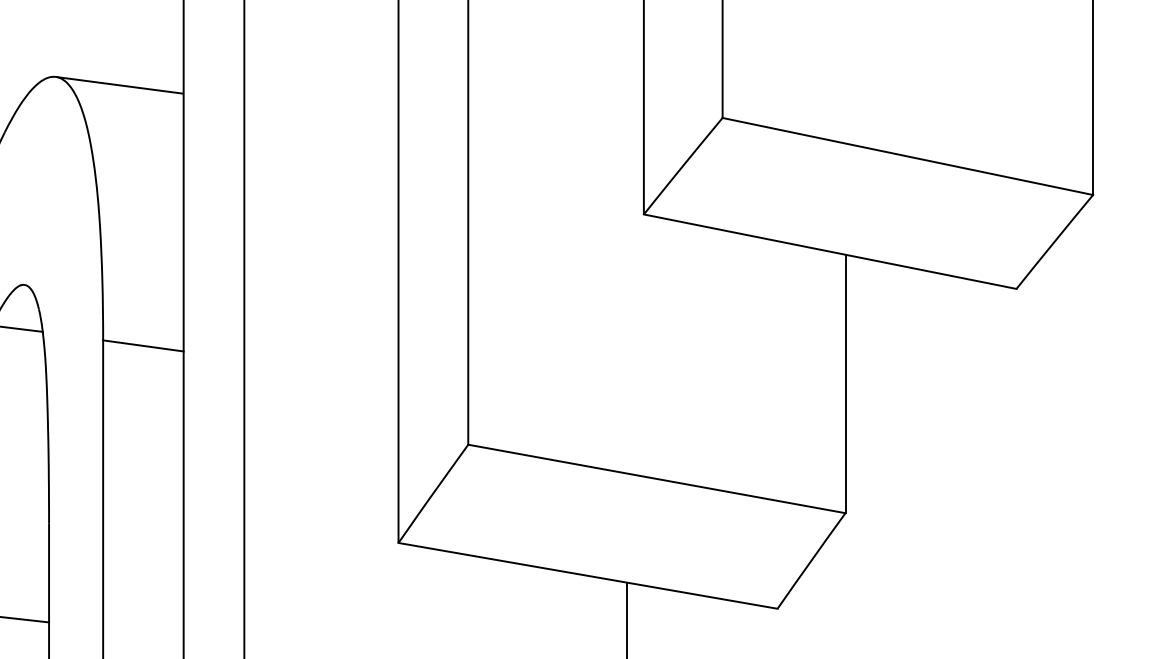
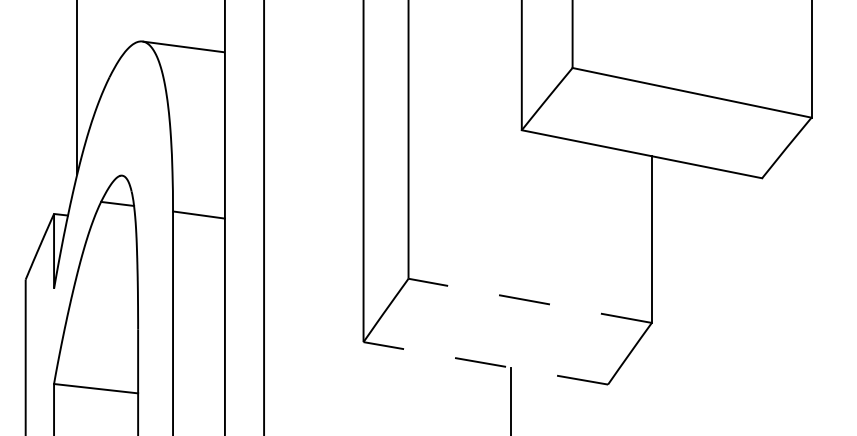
line: (657, 478) -> (530, 300), solid -> dashed
line: (587, 576) -> (485, 363), solid -> dashed

